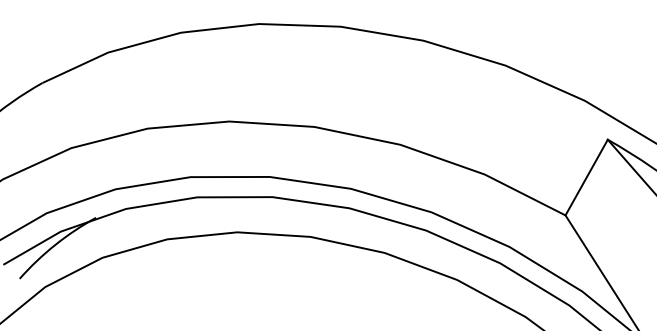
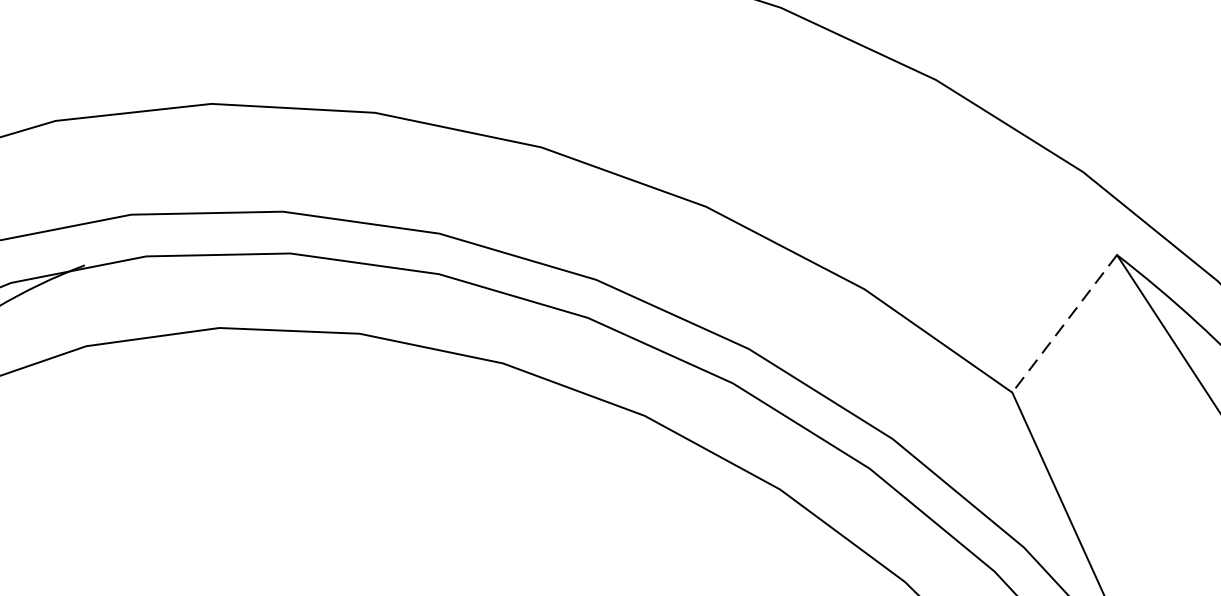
line: (586, 178) -> (1064, 325), solid -> dashed

